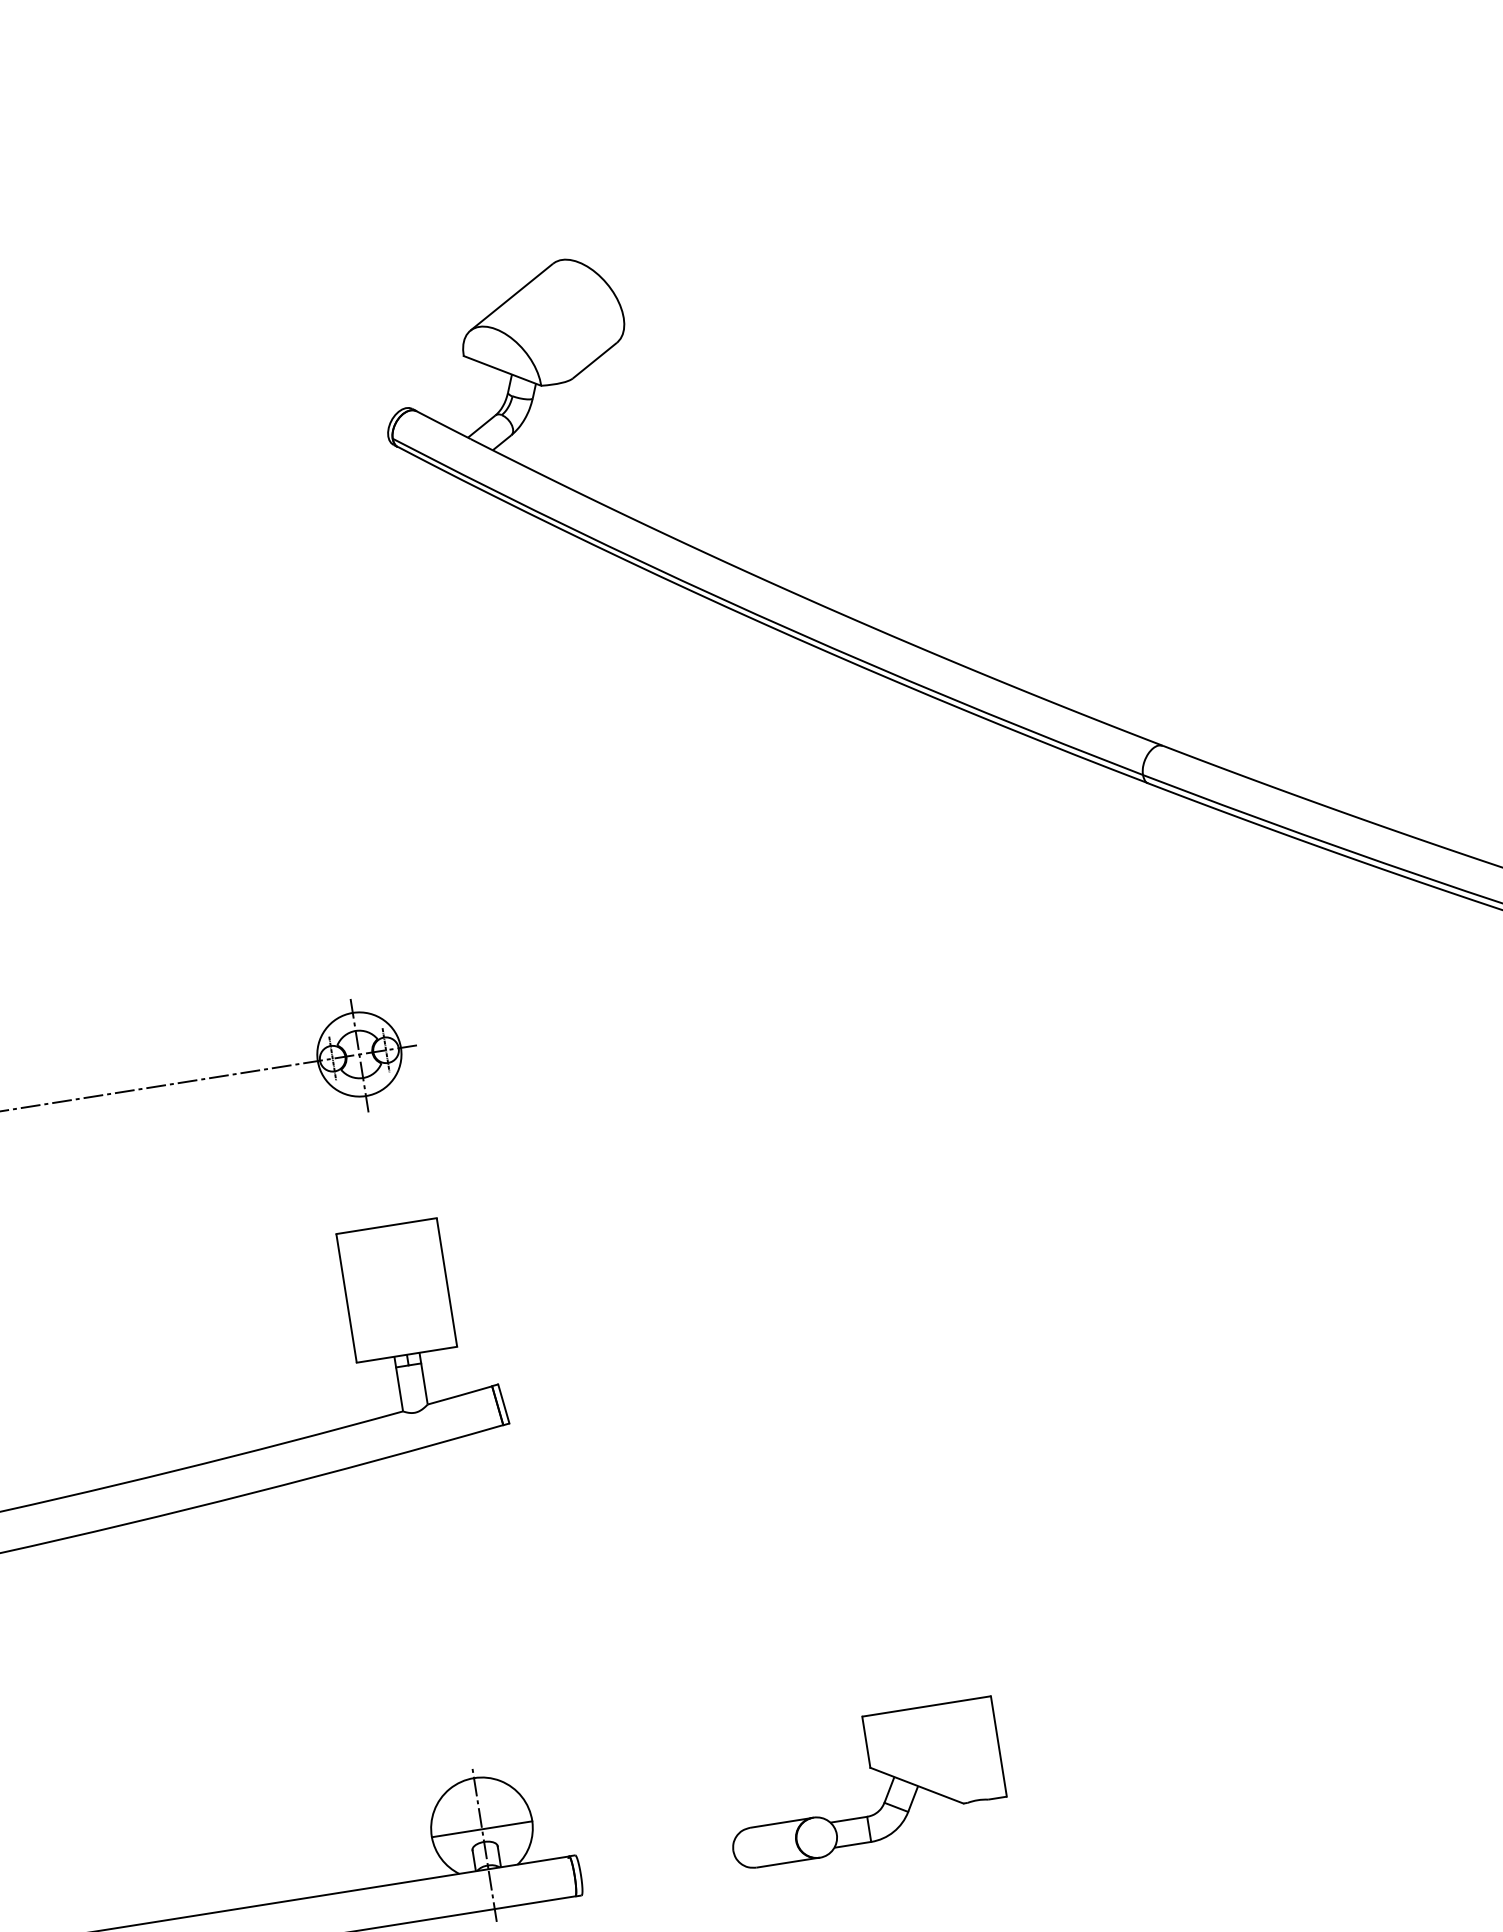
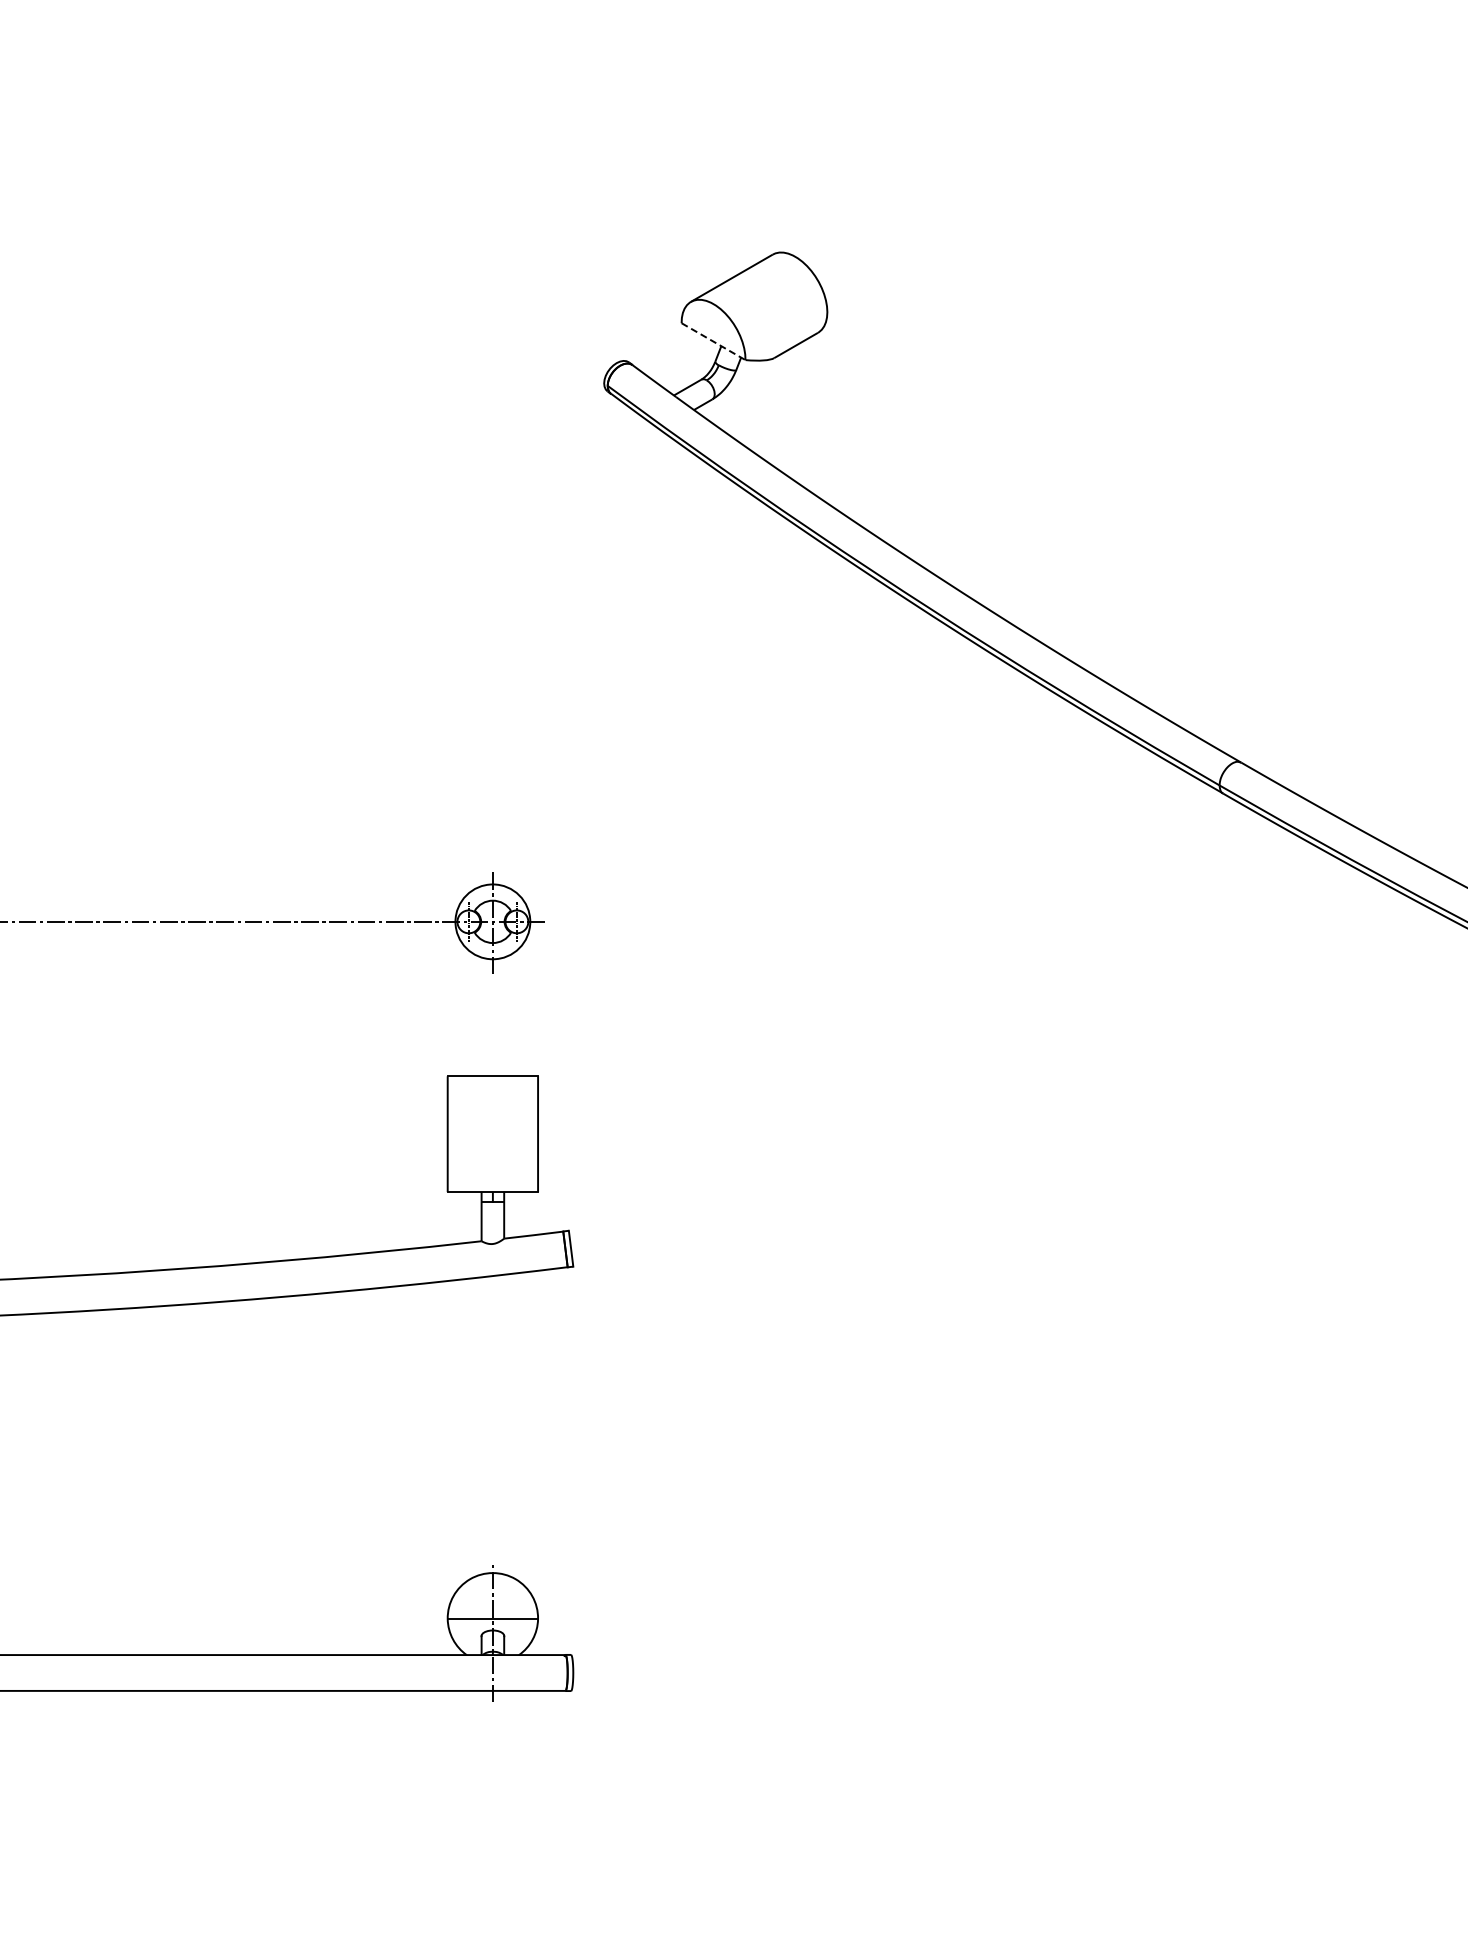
line: (502, 370) -> (713, 341), solid -> dashed
part: (870, 1769) -> (842, 1620), removed

